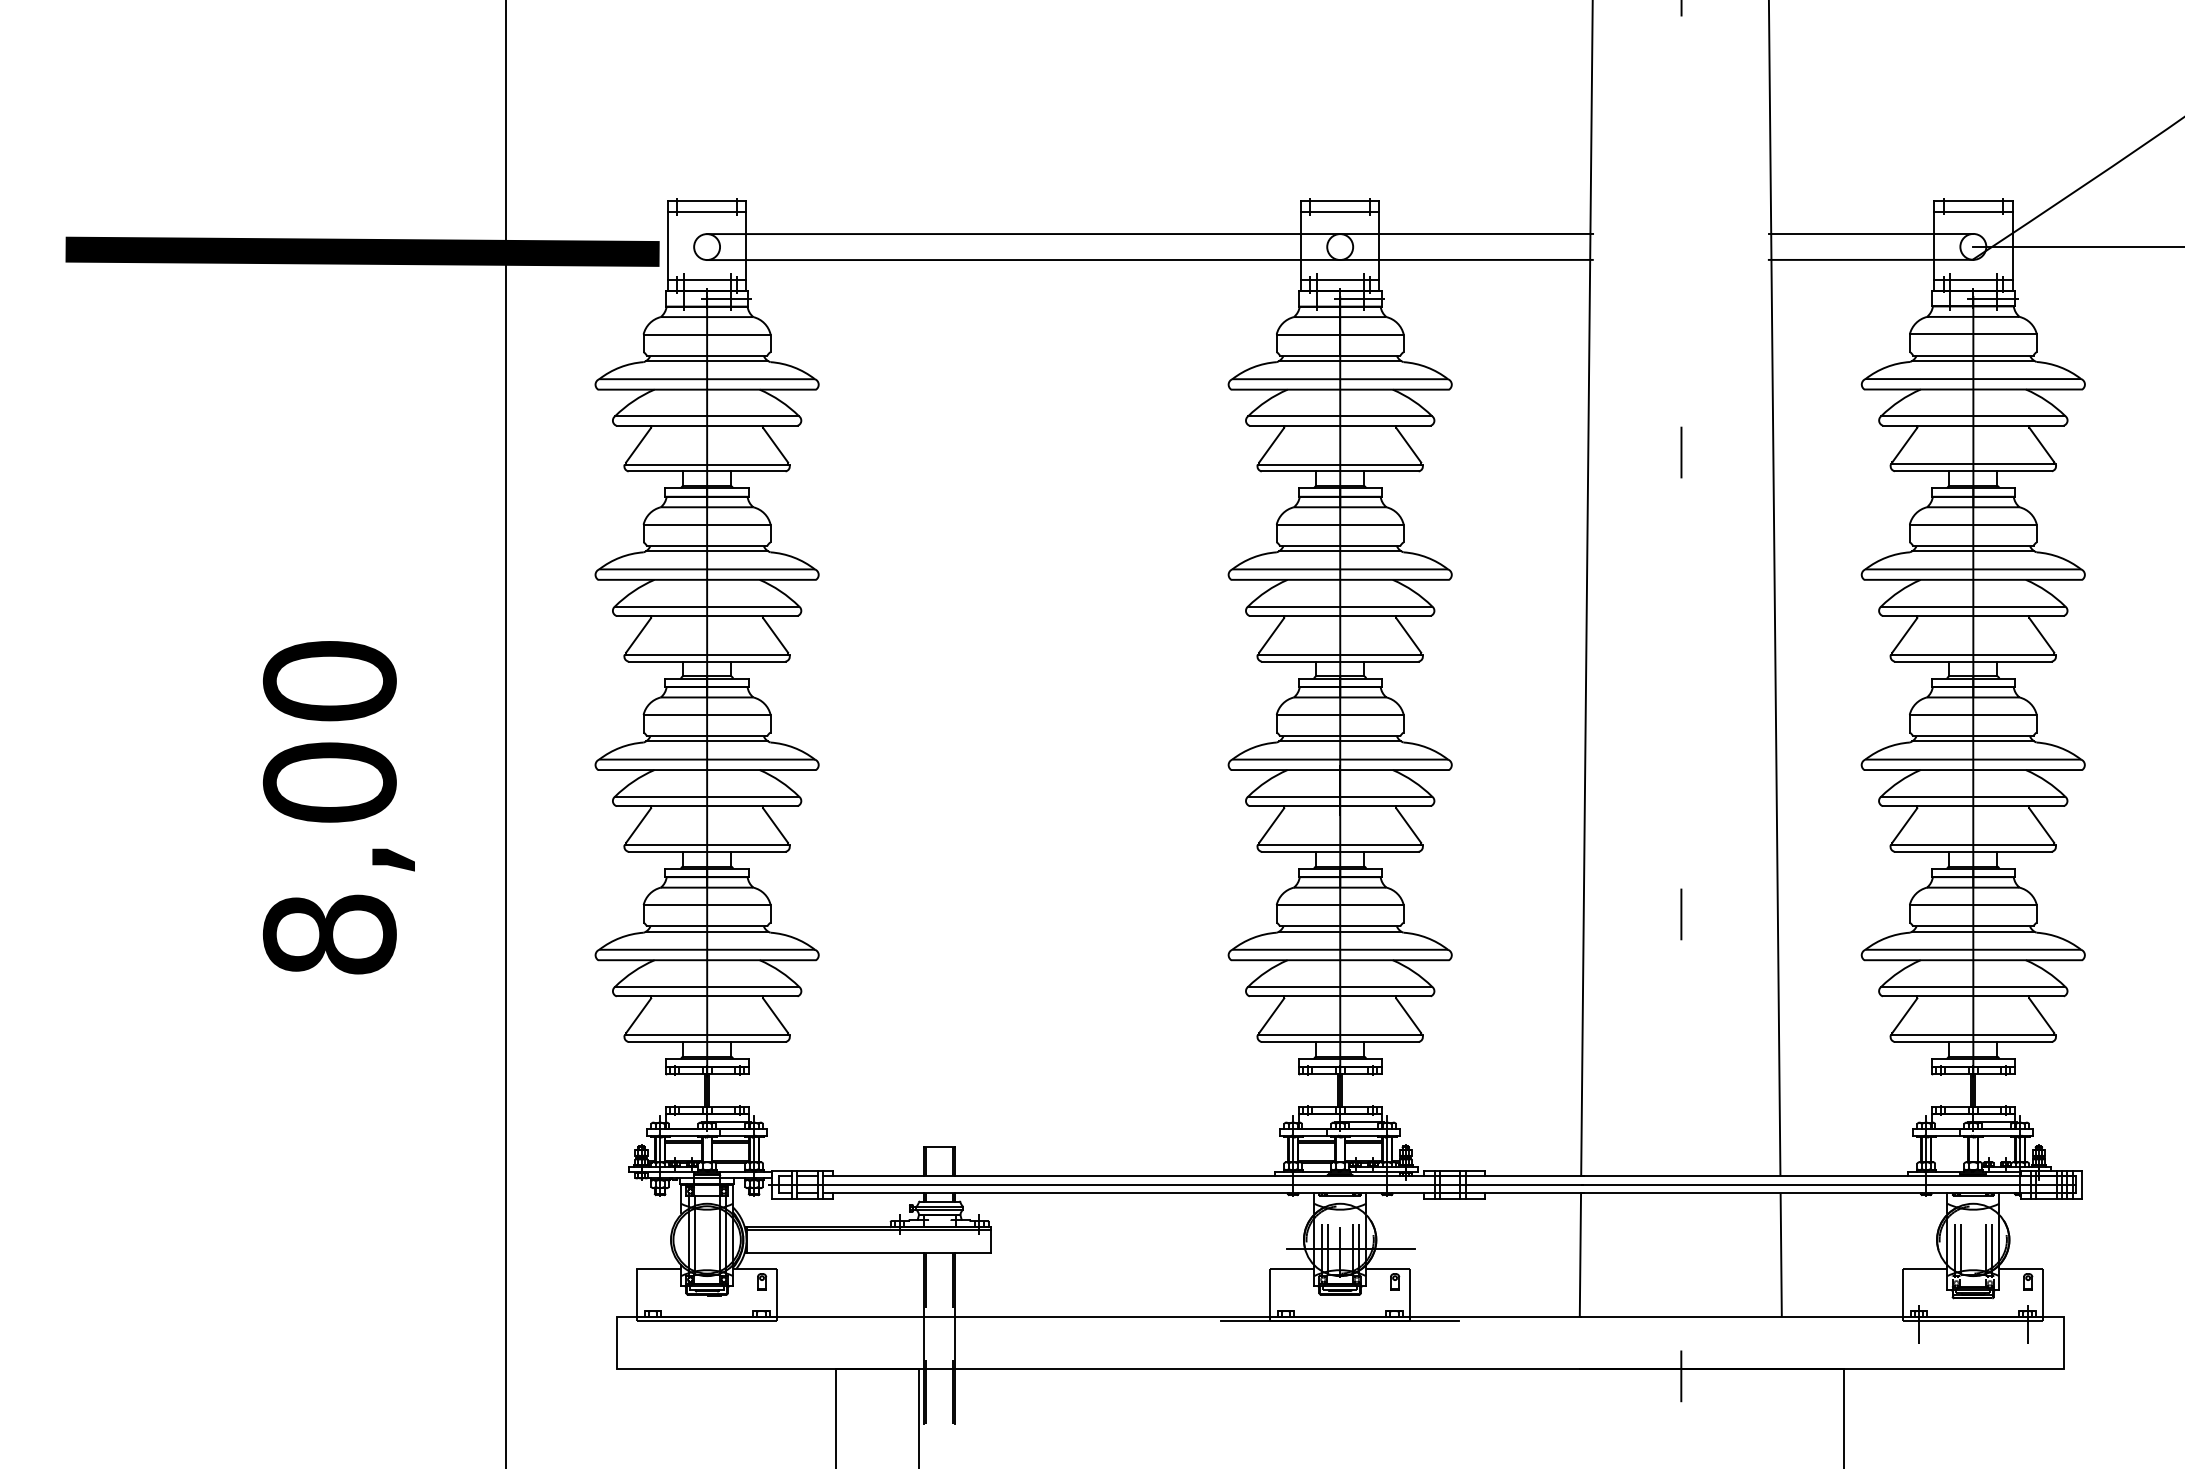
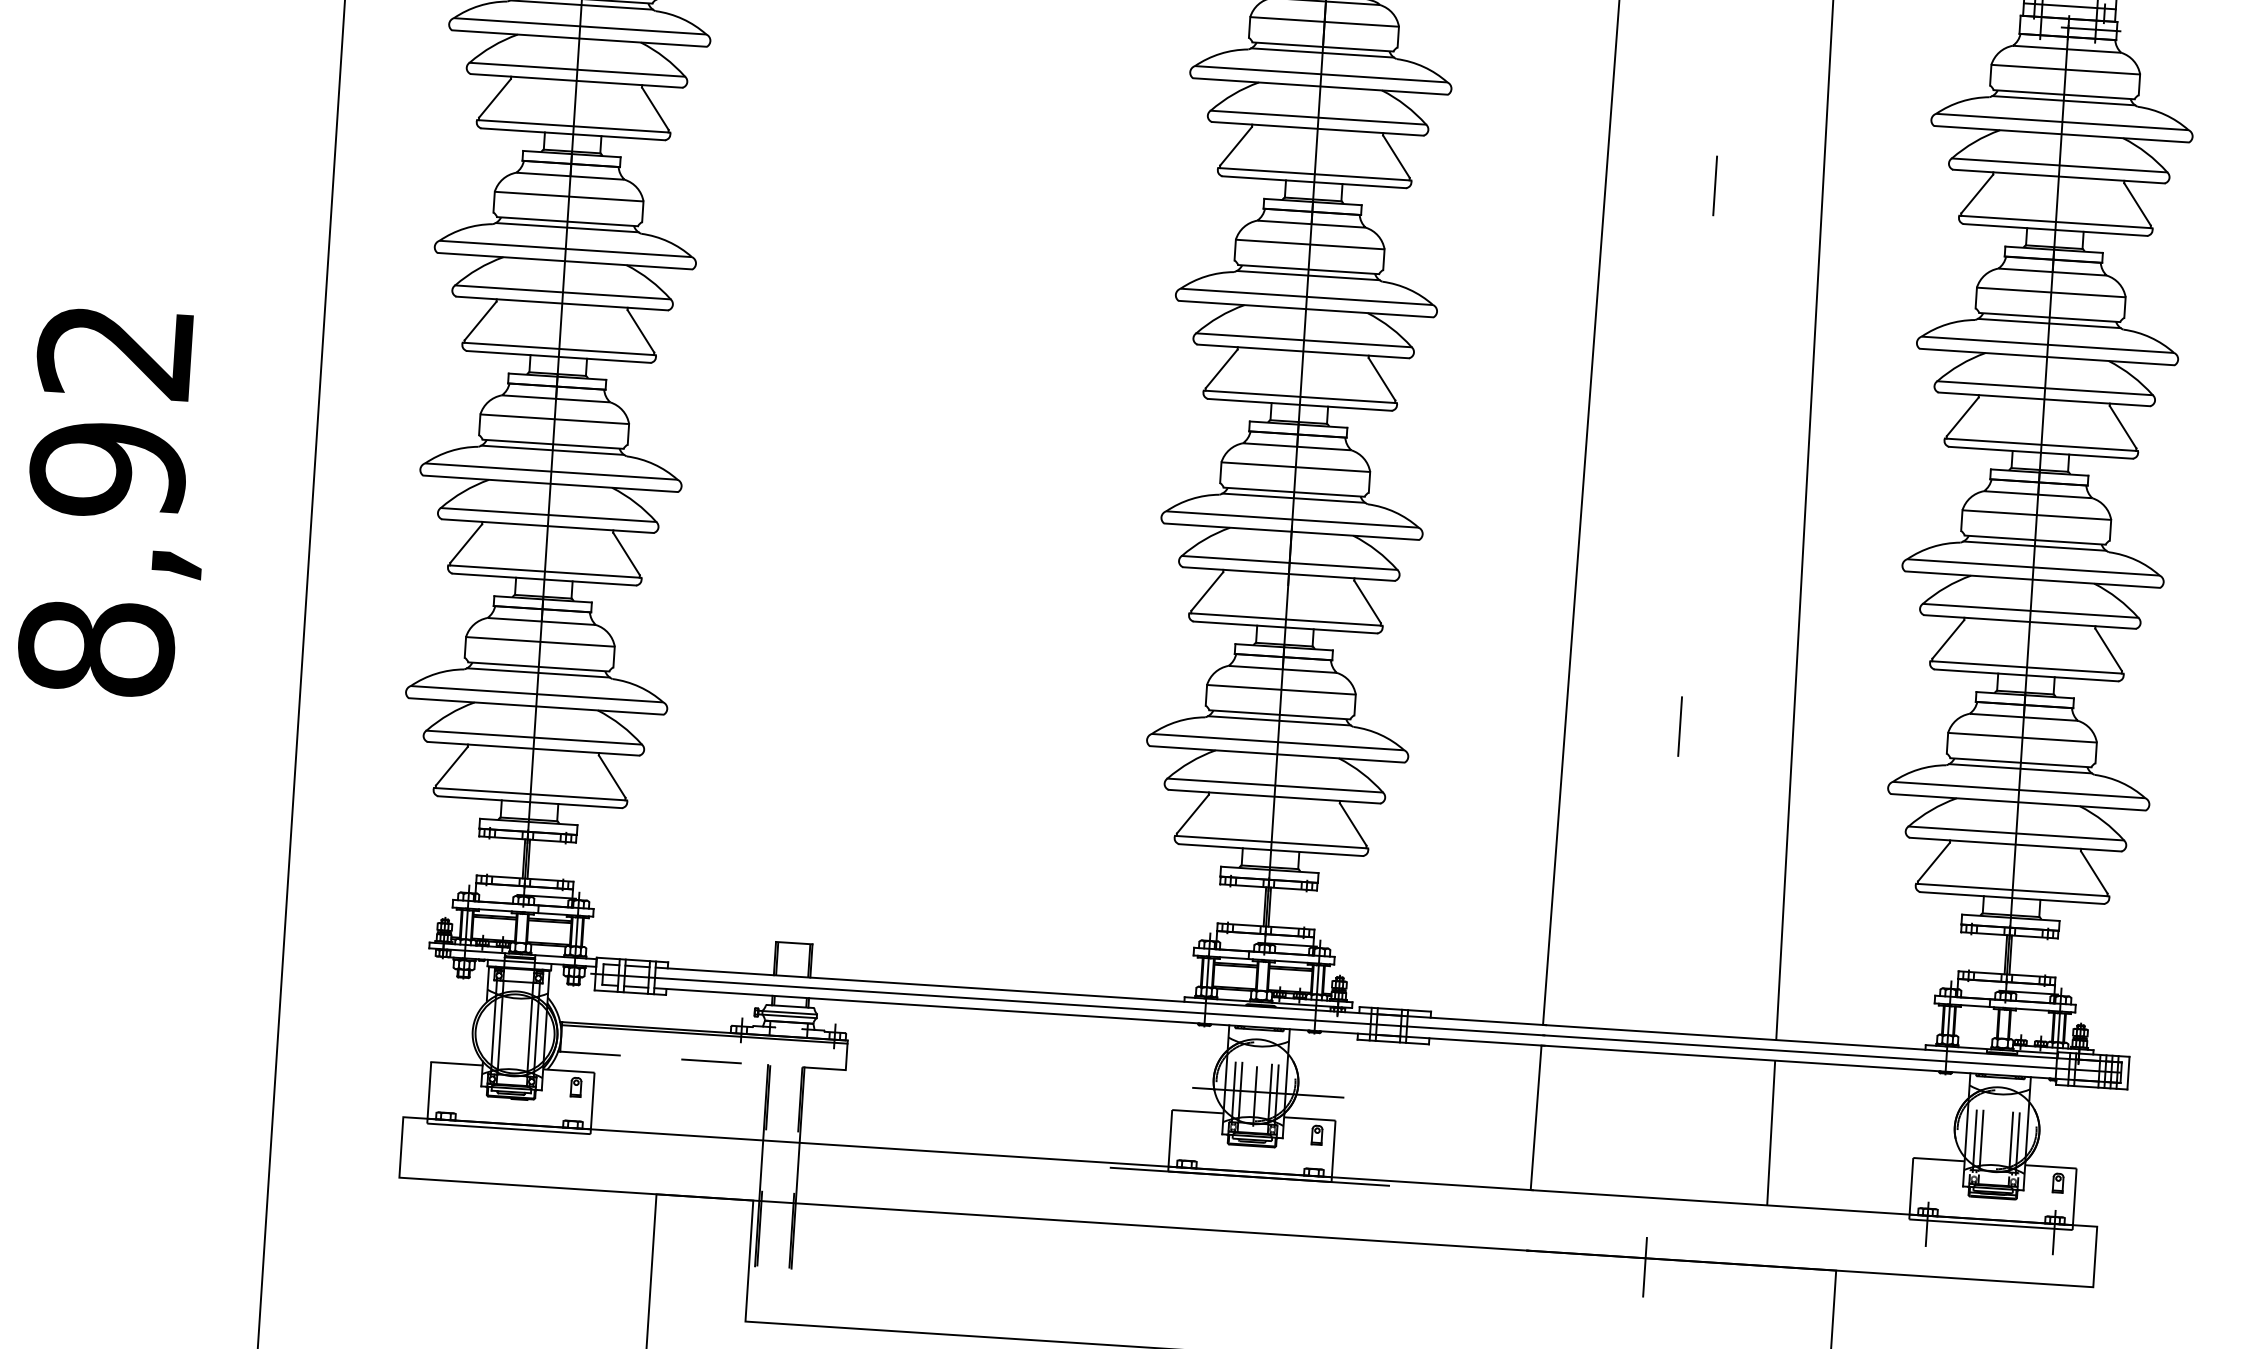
text: (329, 732) -> (111, 411), 8,00 -> 8,92
line: (868, 1252) -> (702, 1060), solid -> dashed

